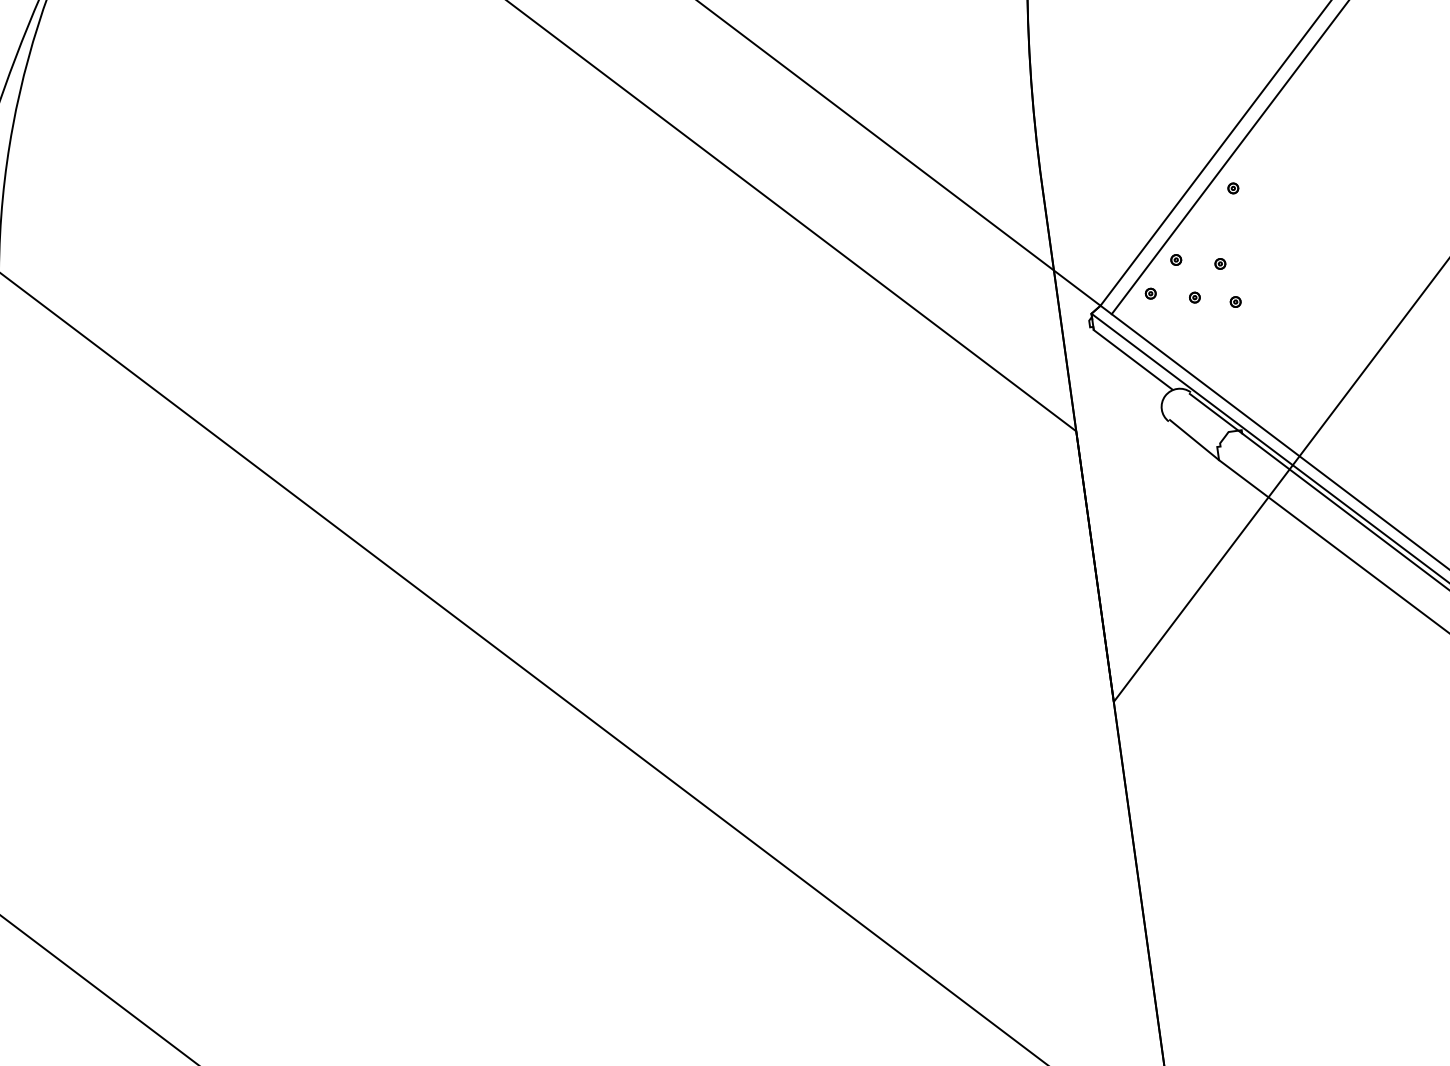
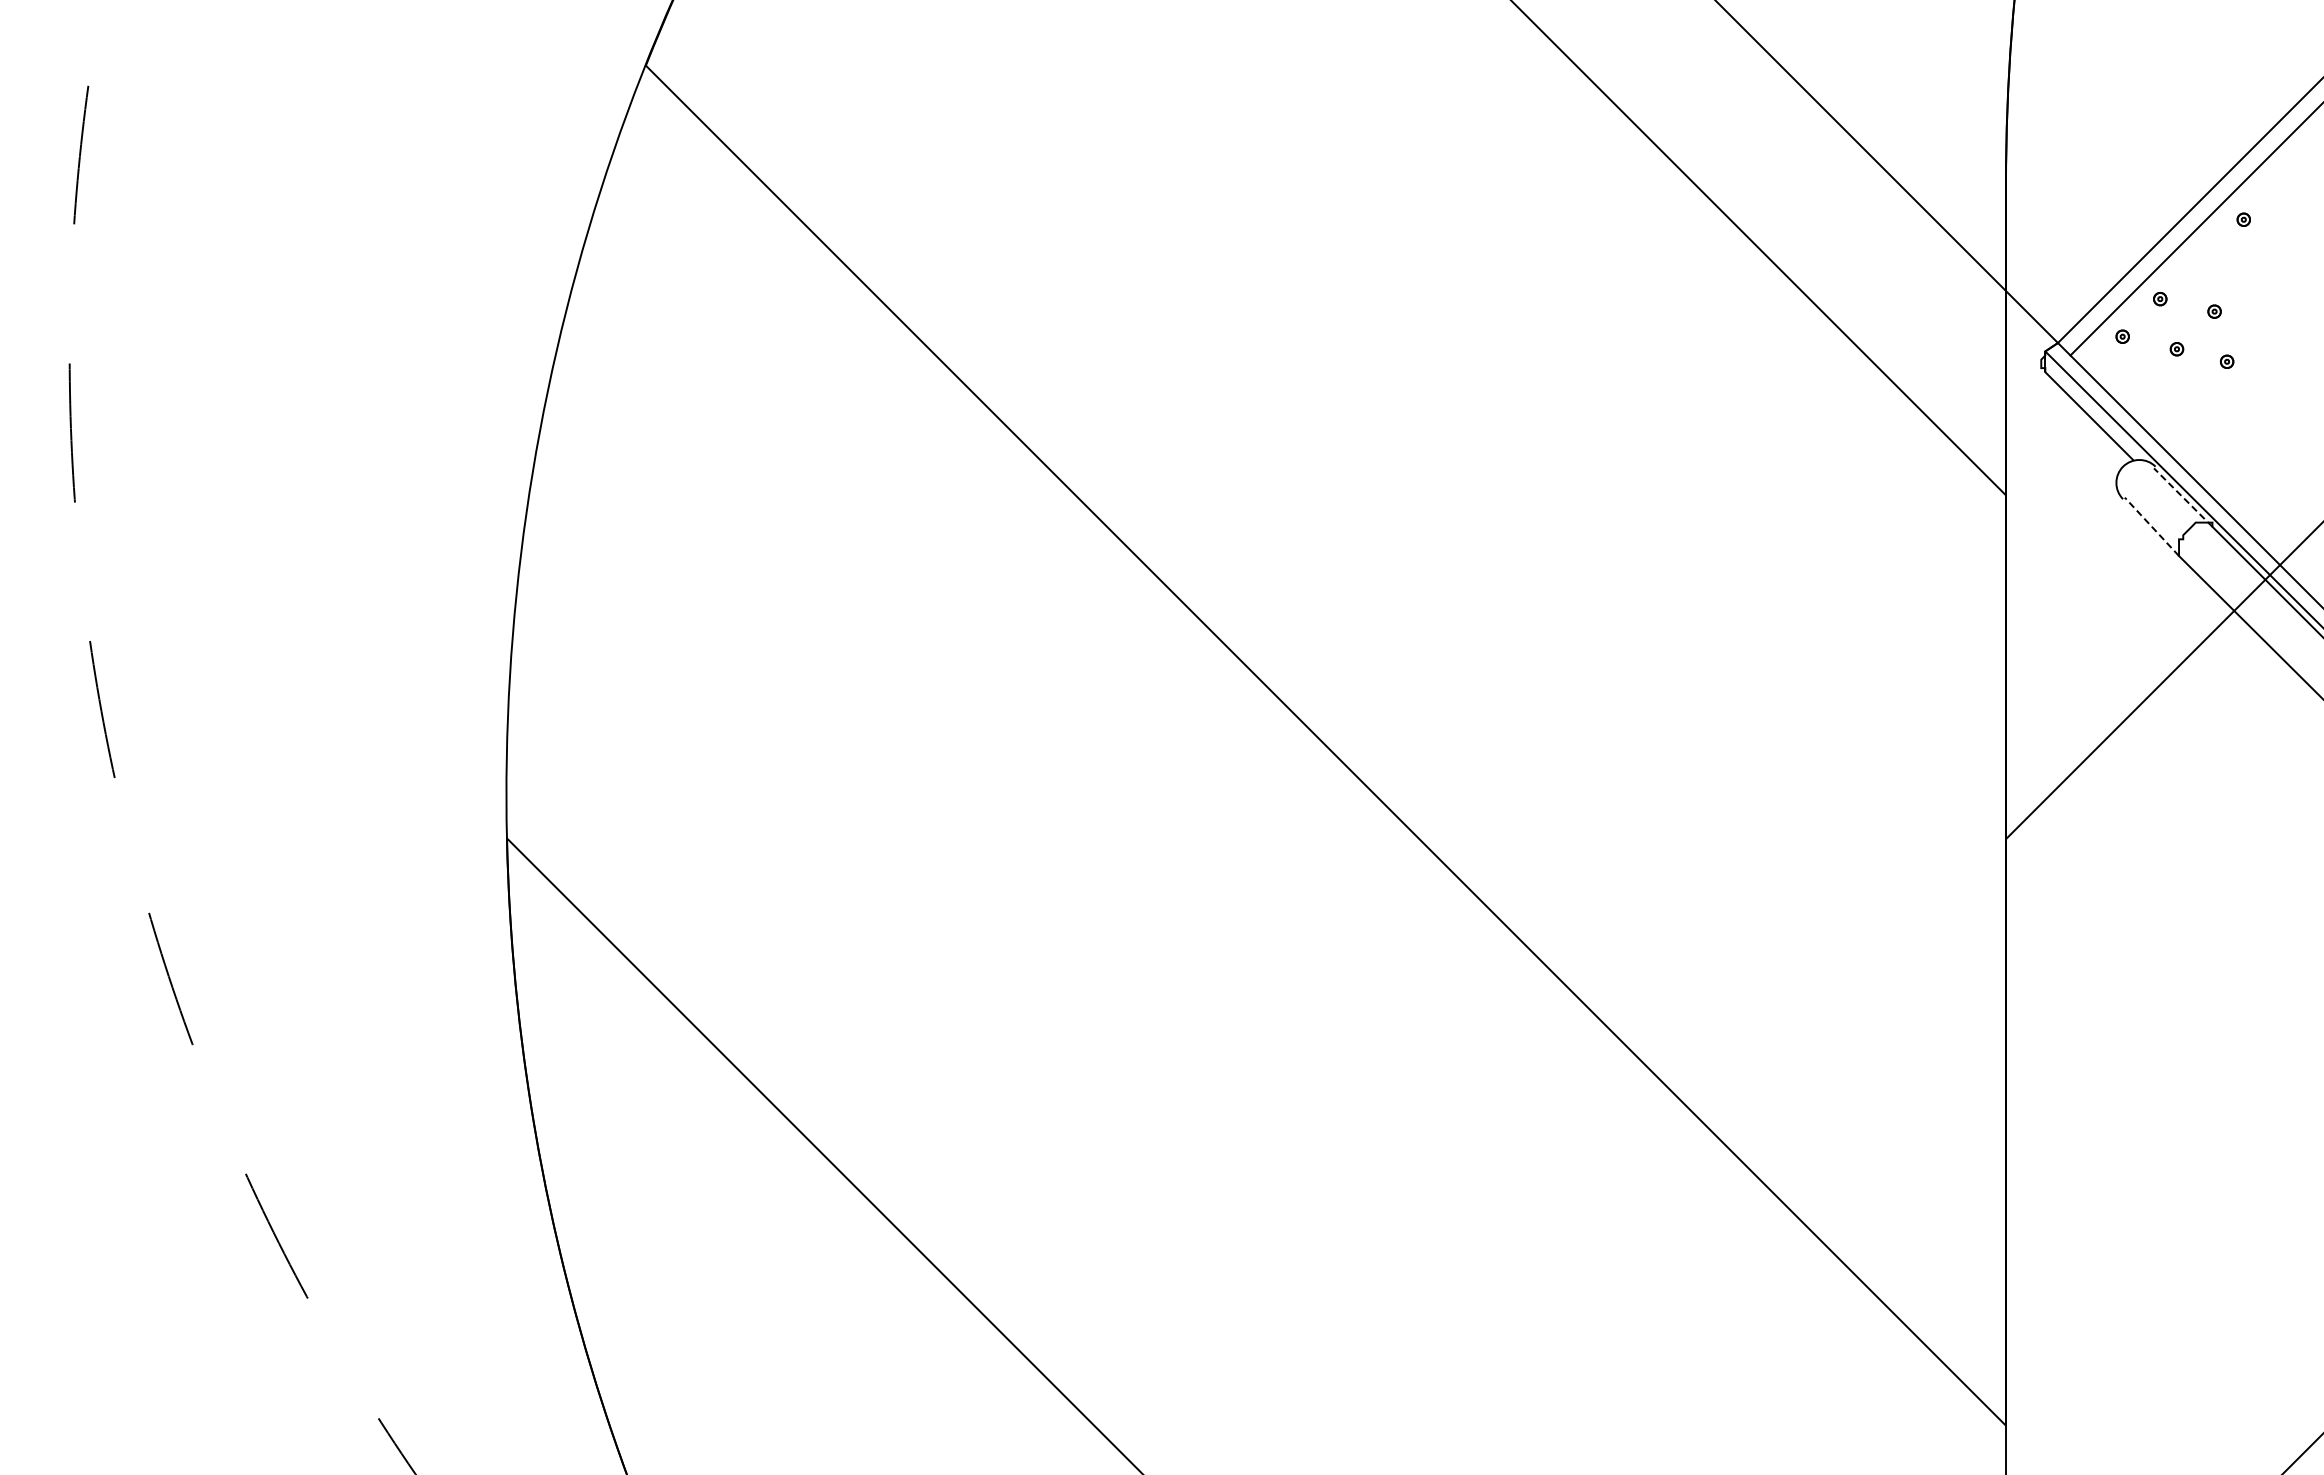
line: (1215, 413) -> (2182, 497), solid -> dashed
line: (1194, 439) -> (2151, 526), solid -> dashed

